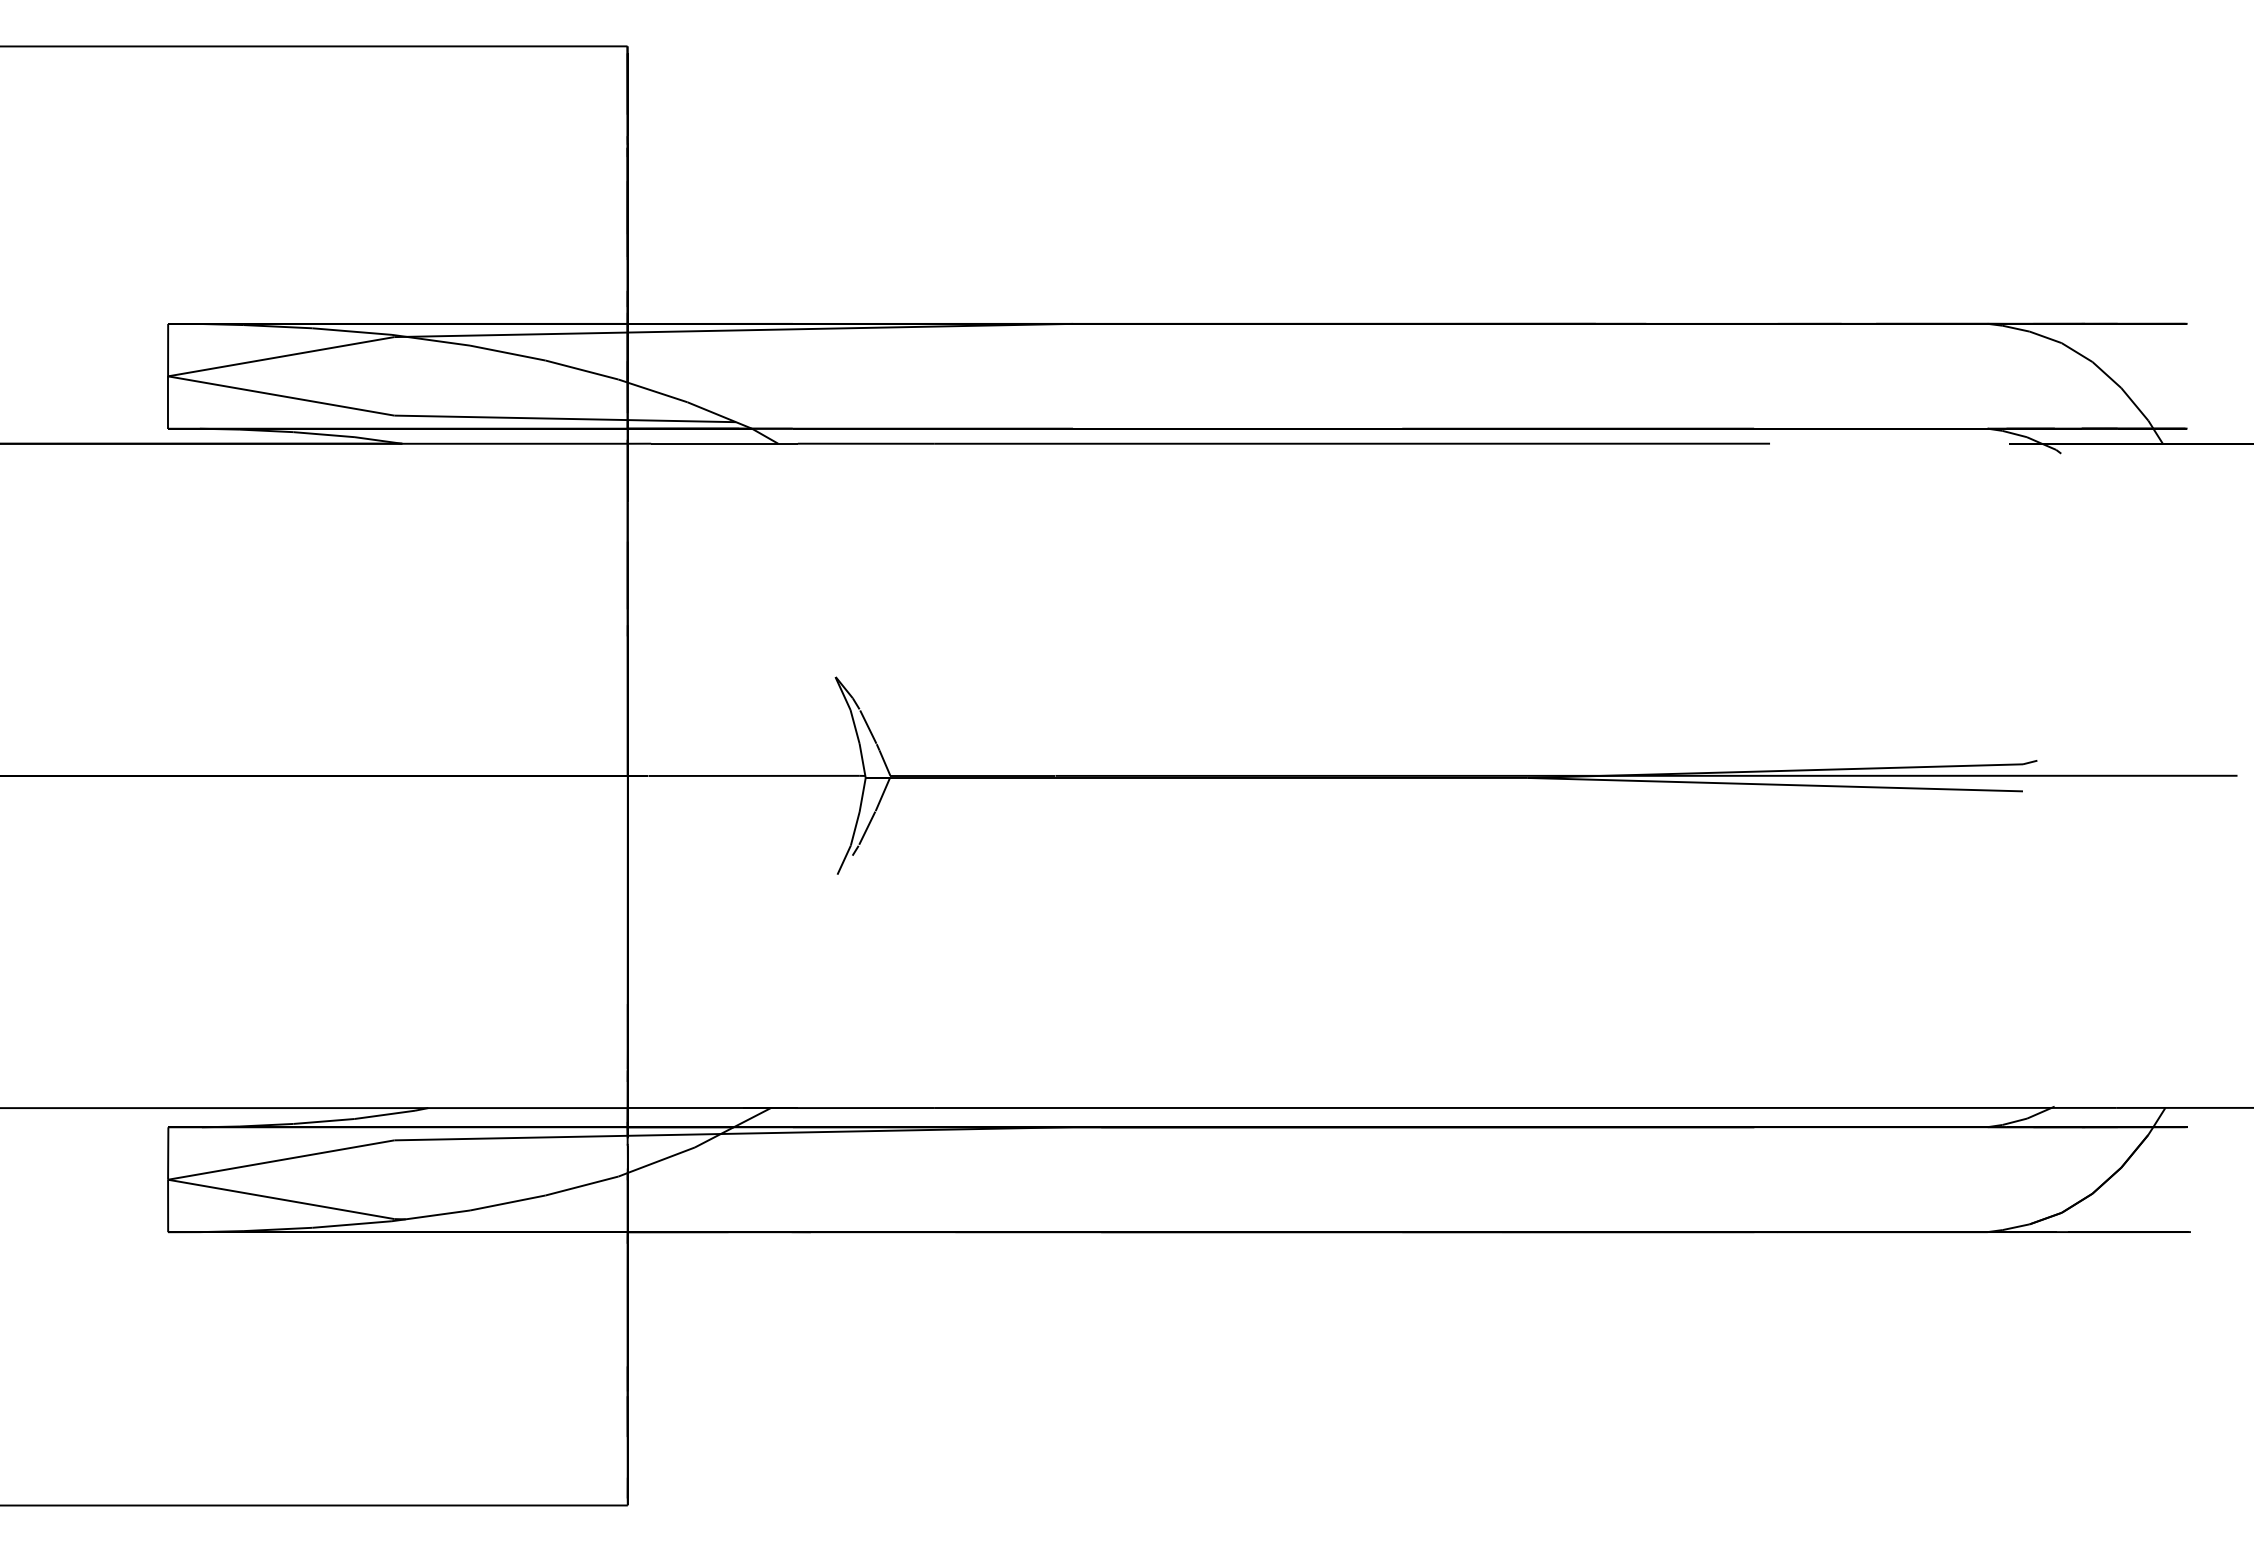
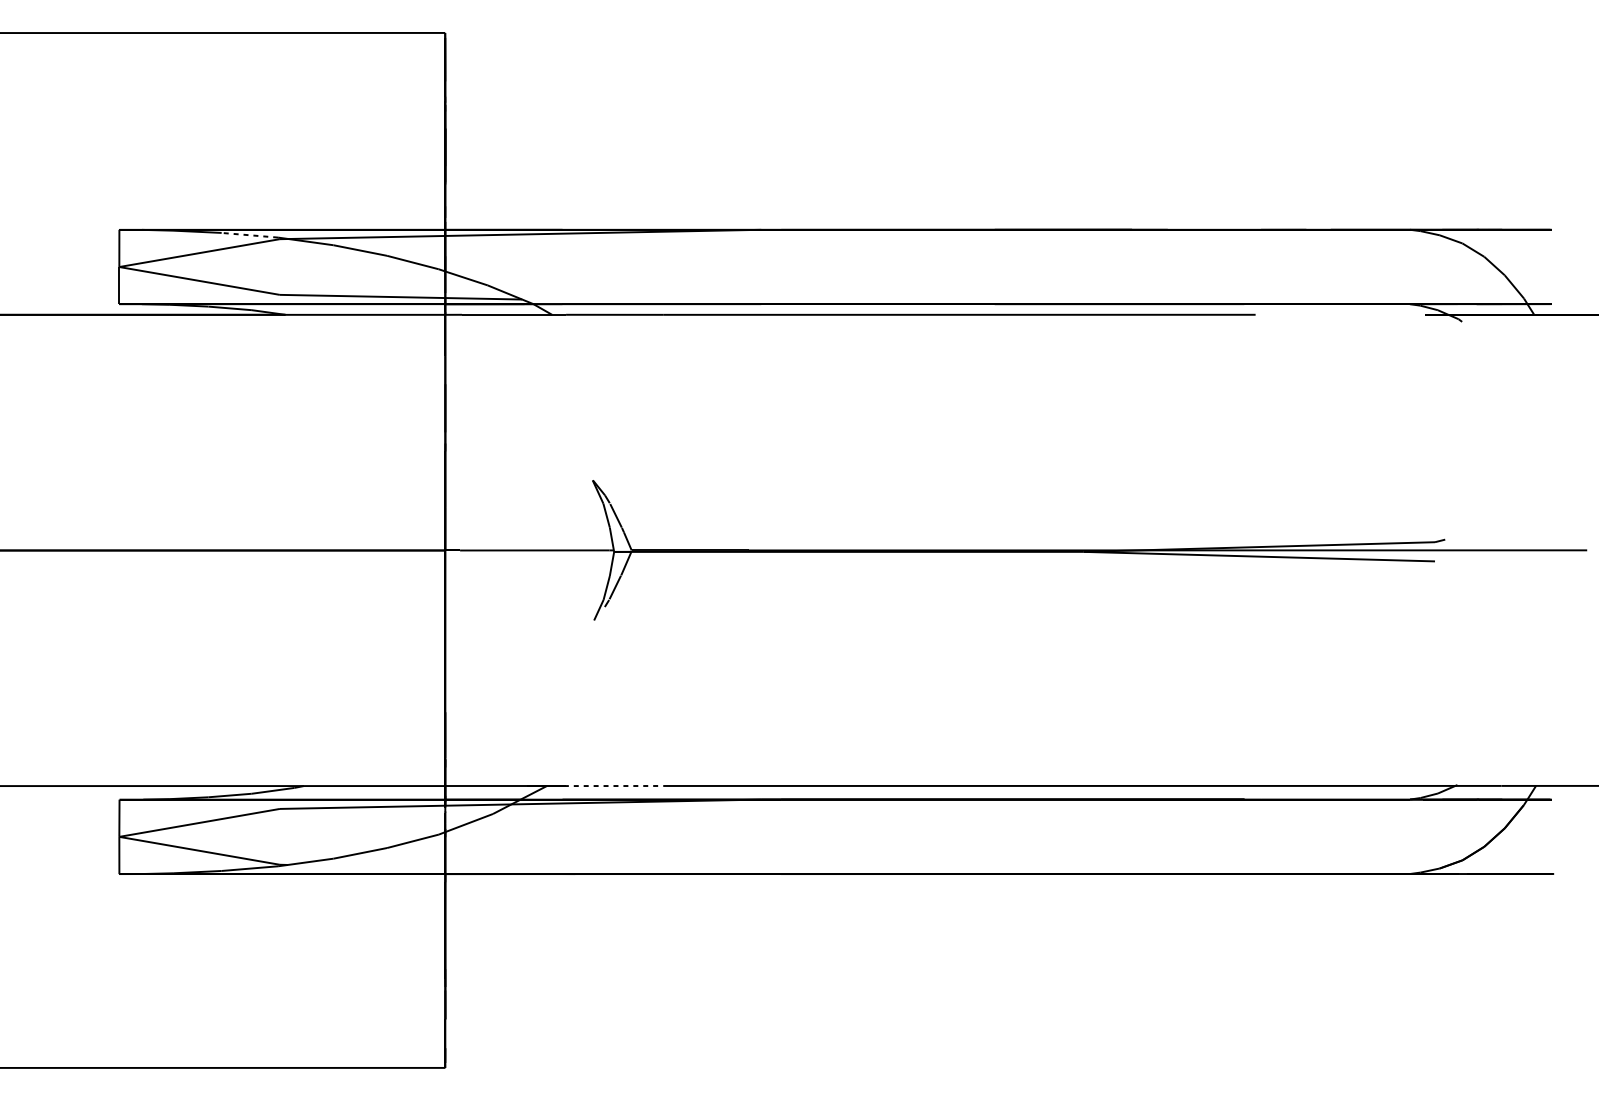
line: (352, 331) -> (250, 235), solid -> dashed
line: (865, 1108) -> (614, 786), solid -> dashed

